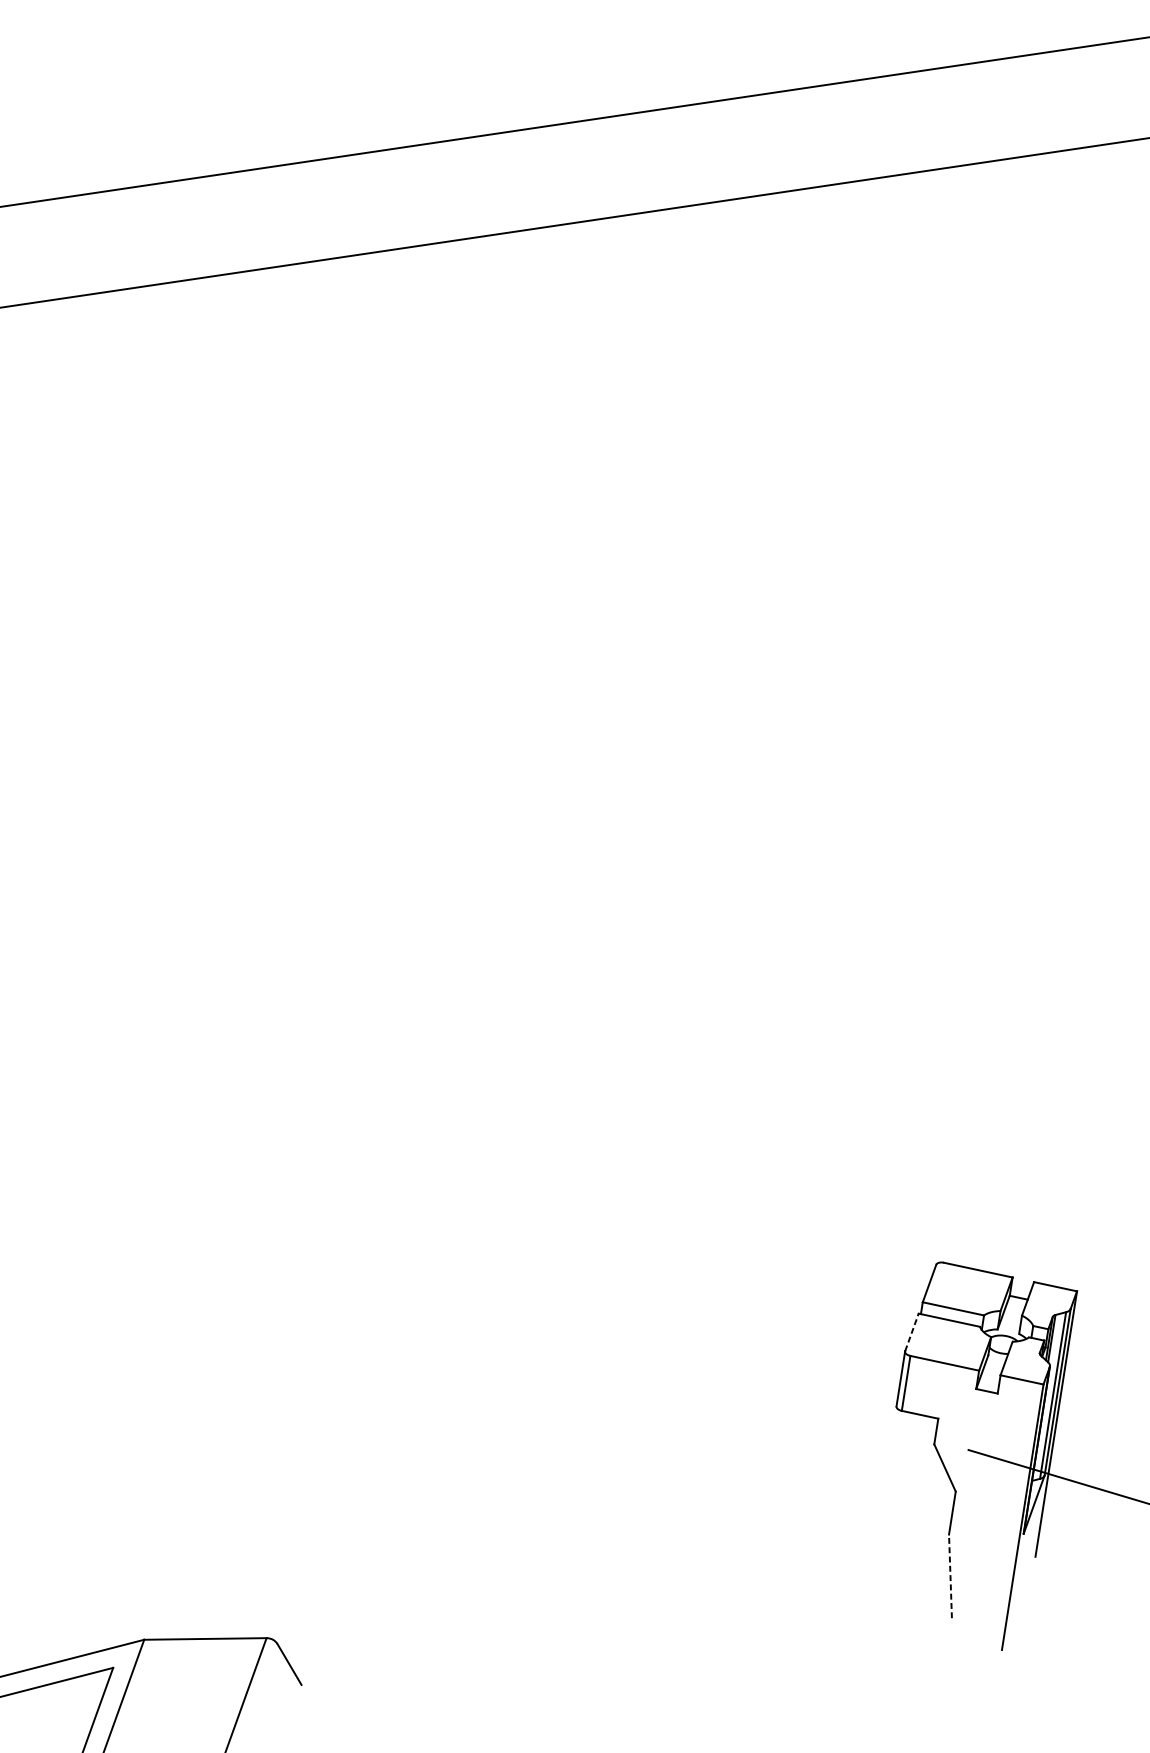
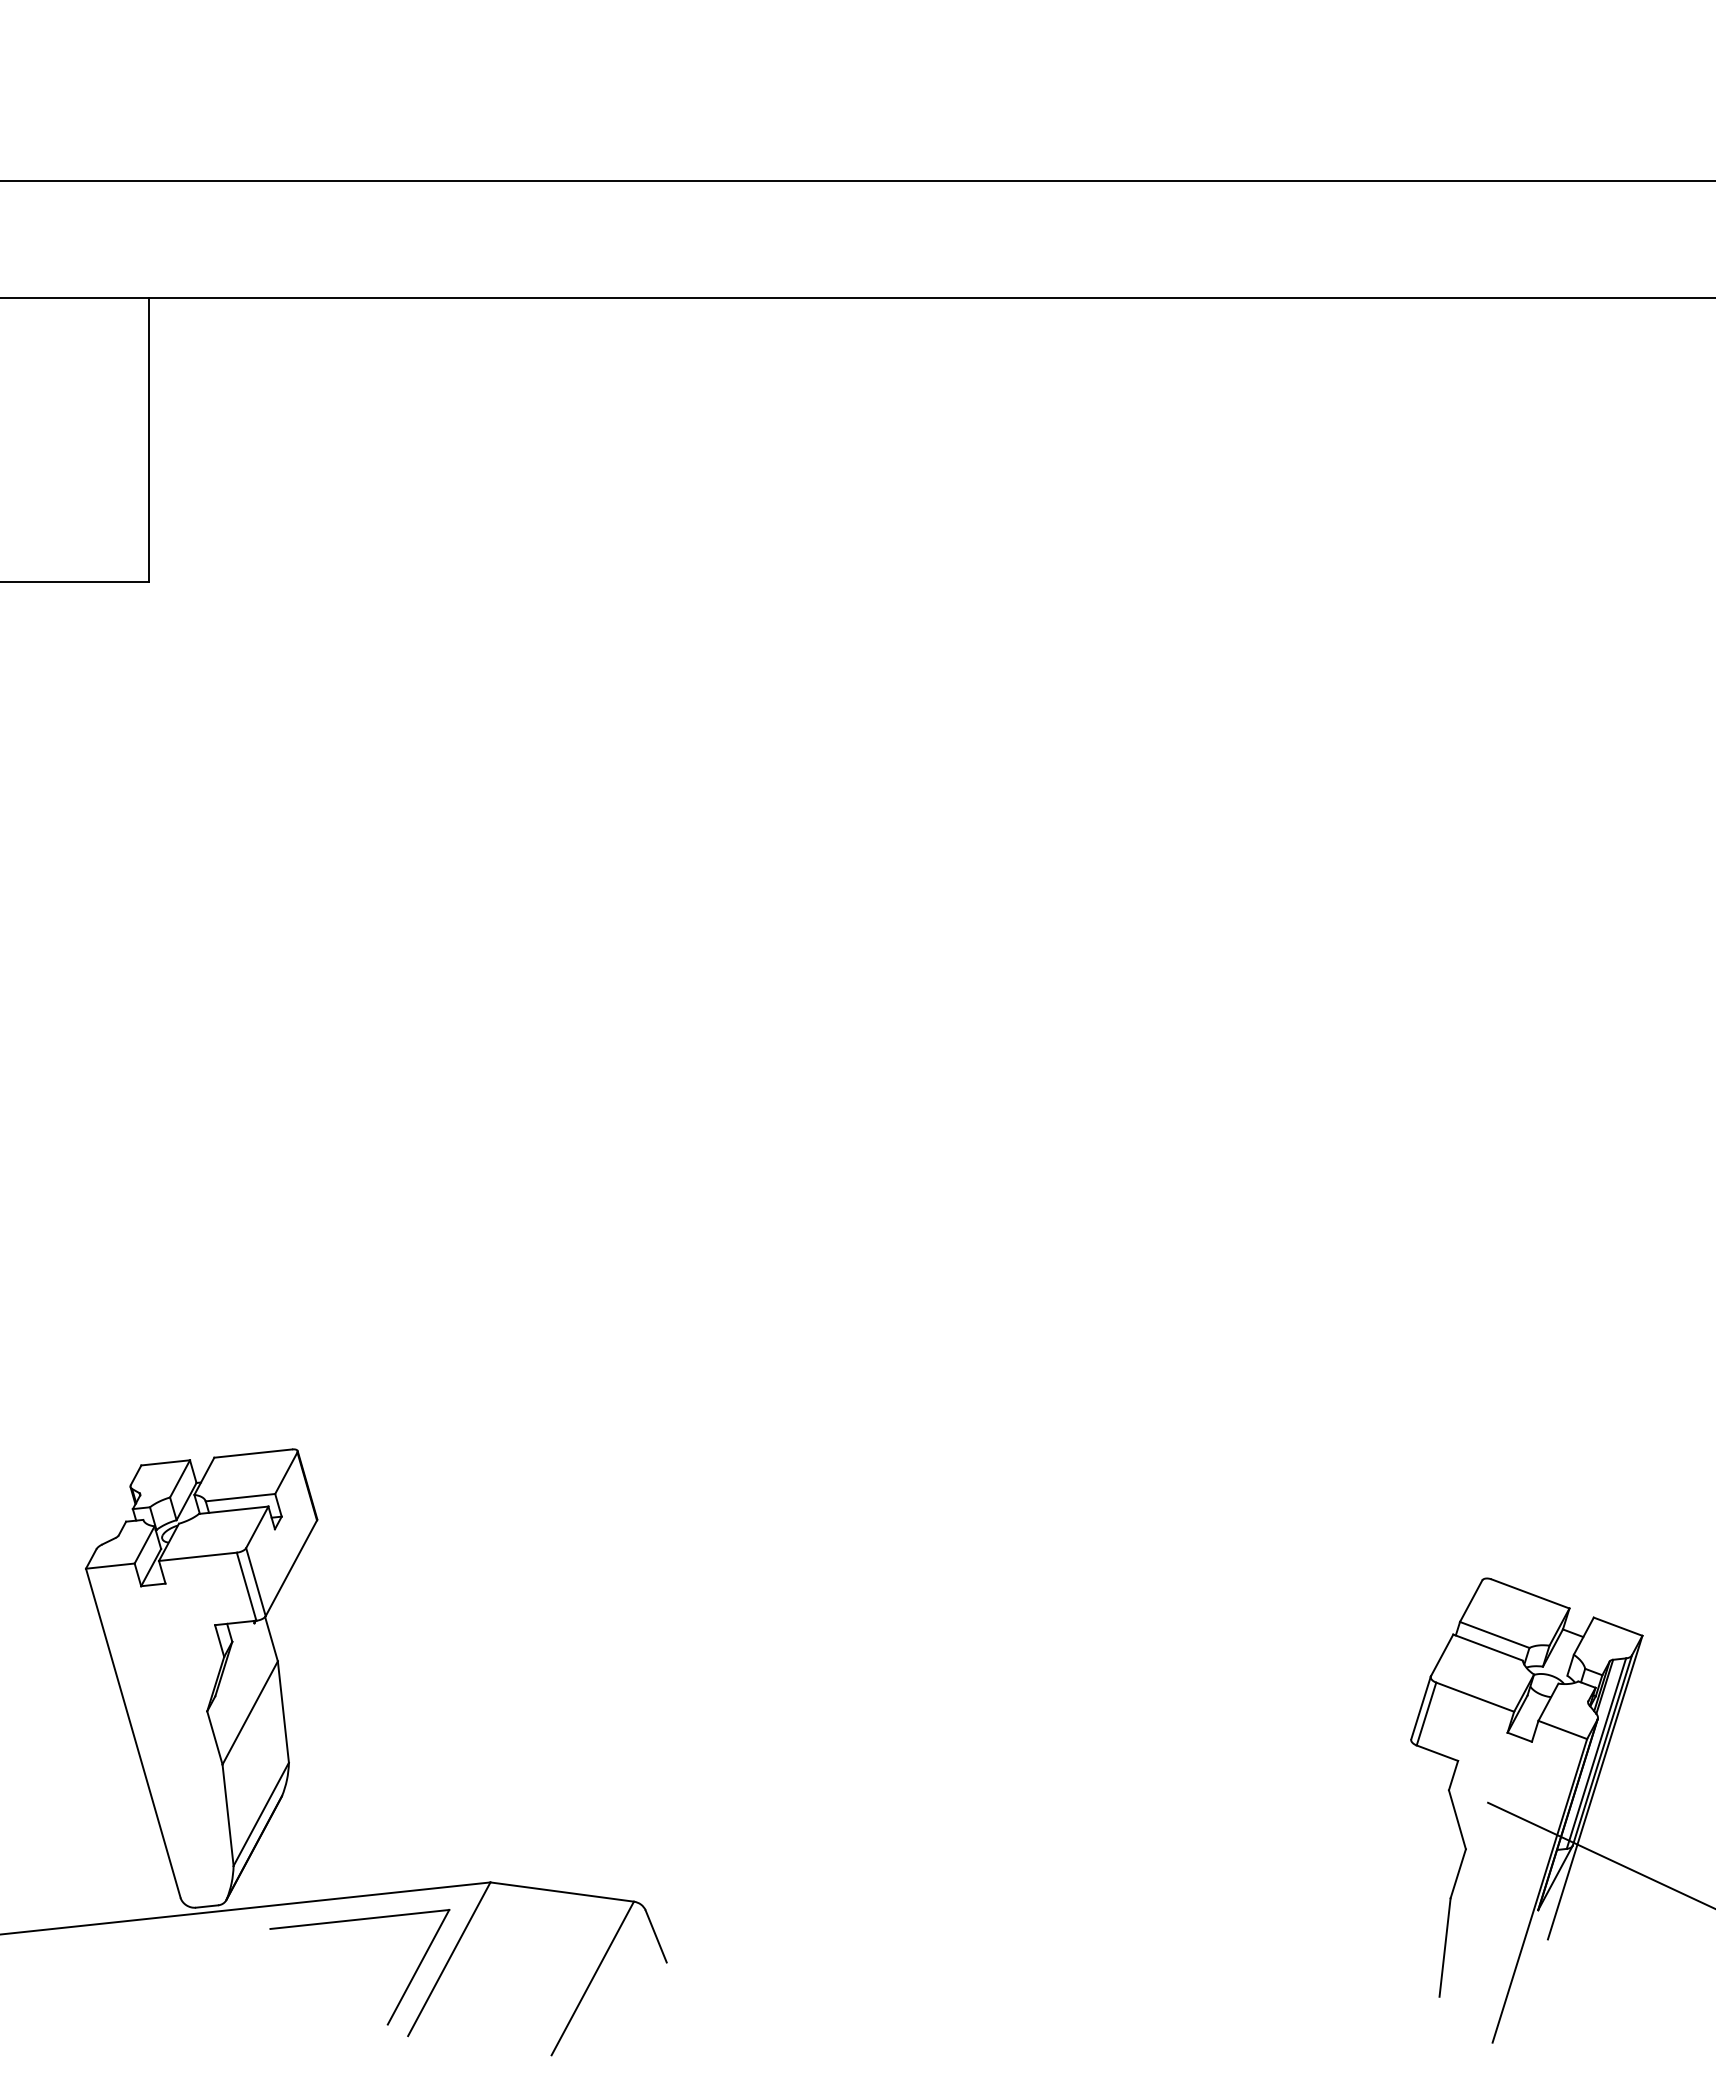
line: (912, 1332) -> (1442, 1655), dashed -> solid
line: (950, 1576) -> (1445, 1947), dashed -> solid

